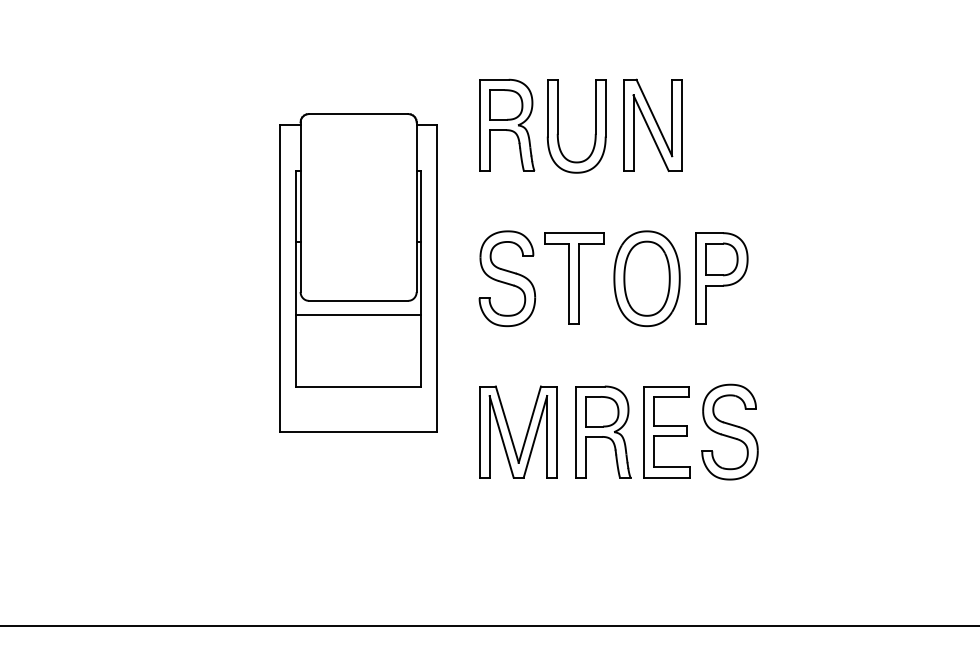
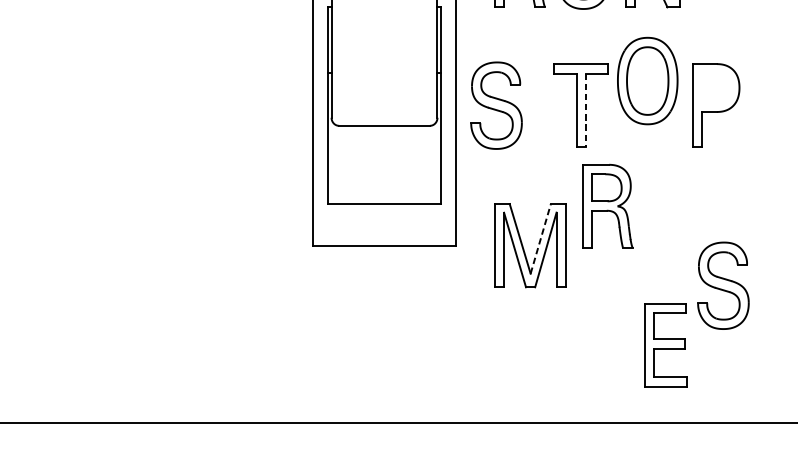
part: (721, 259) -> (715, 88), removed
part: (507, 278) -> (496, 105), moved
part: (646, 278) -> (647, 80), moved
line: (579, 284) -> (586, 110), solid -> dashed
line: (358, 315) -> (384, 139), removed
line: (529, 424) -> (540, 238), solid -> dashed
part: (603, 431) -> (607, 205), moved
part: (729, 431) -> (722, 285), moved
part: (666, 432) -> (665, 345), moved

